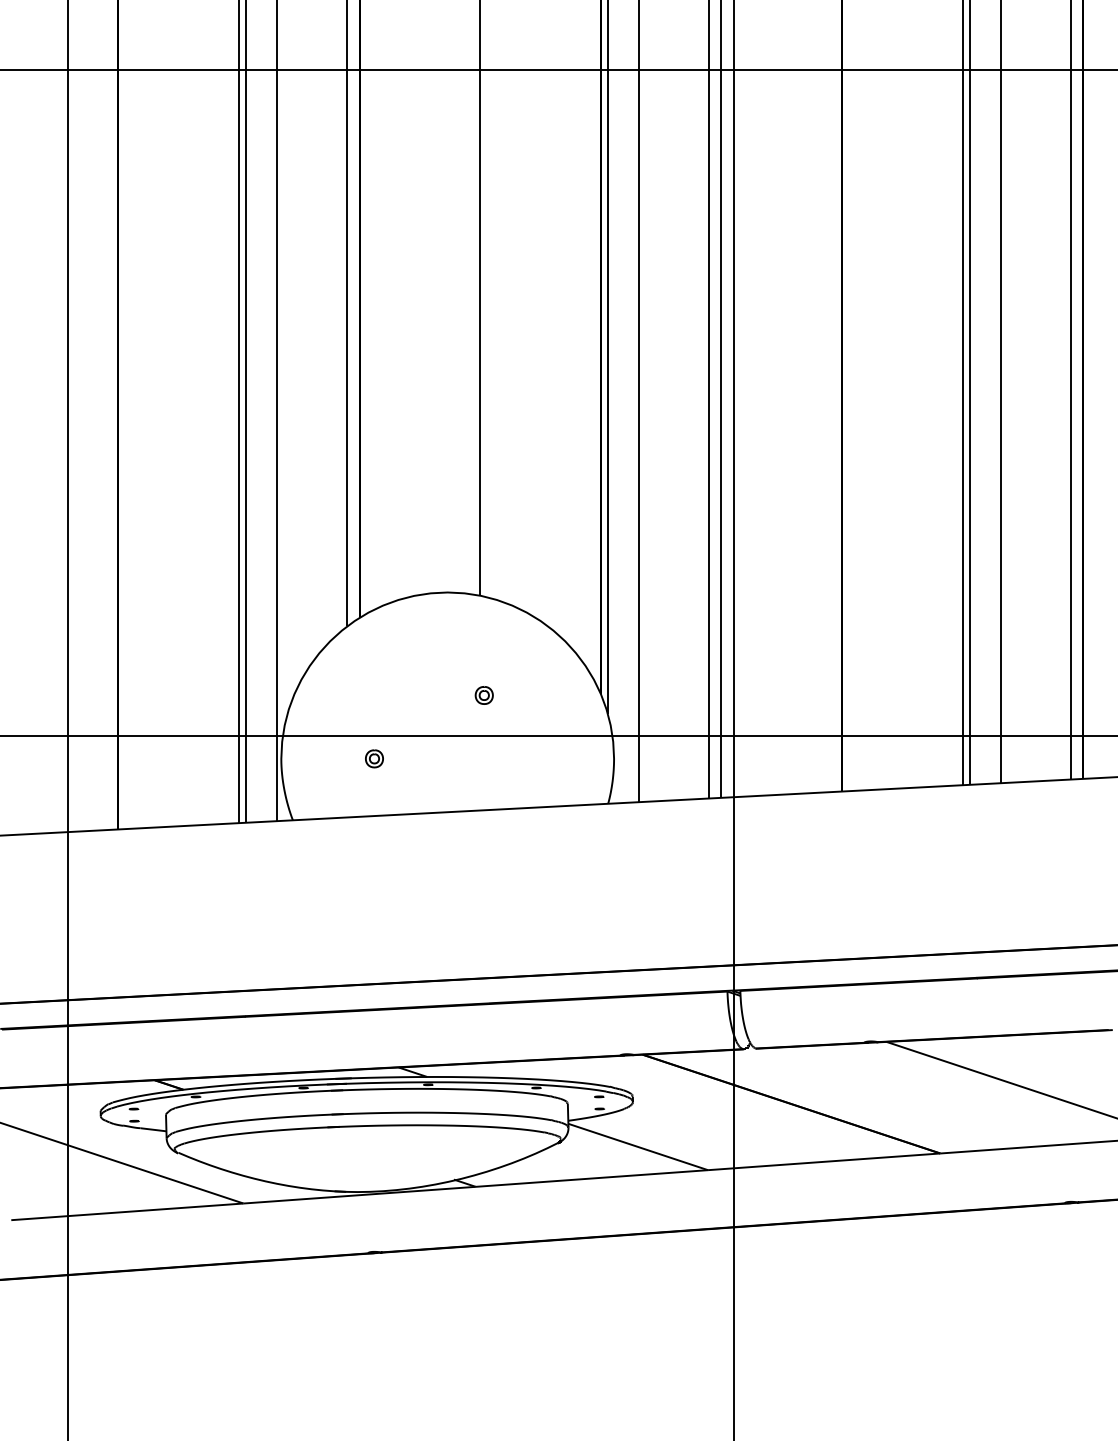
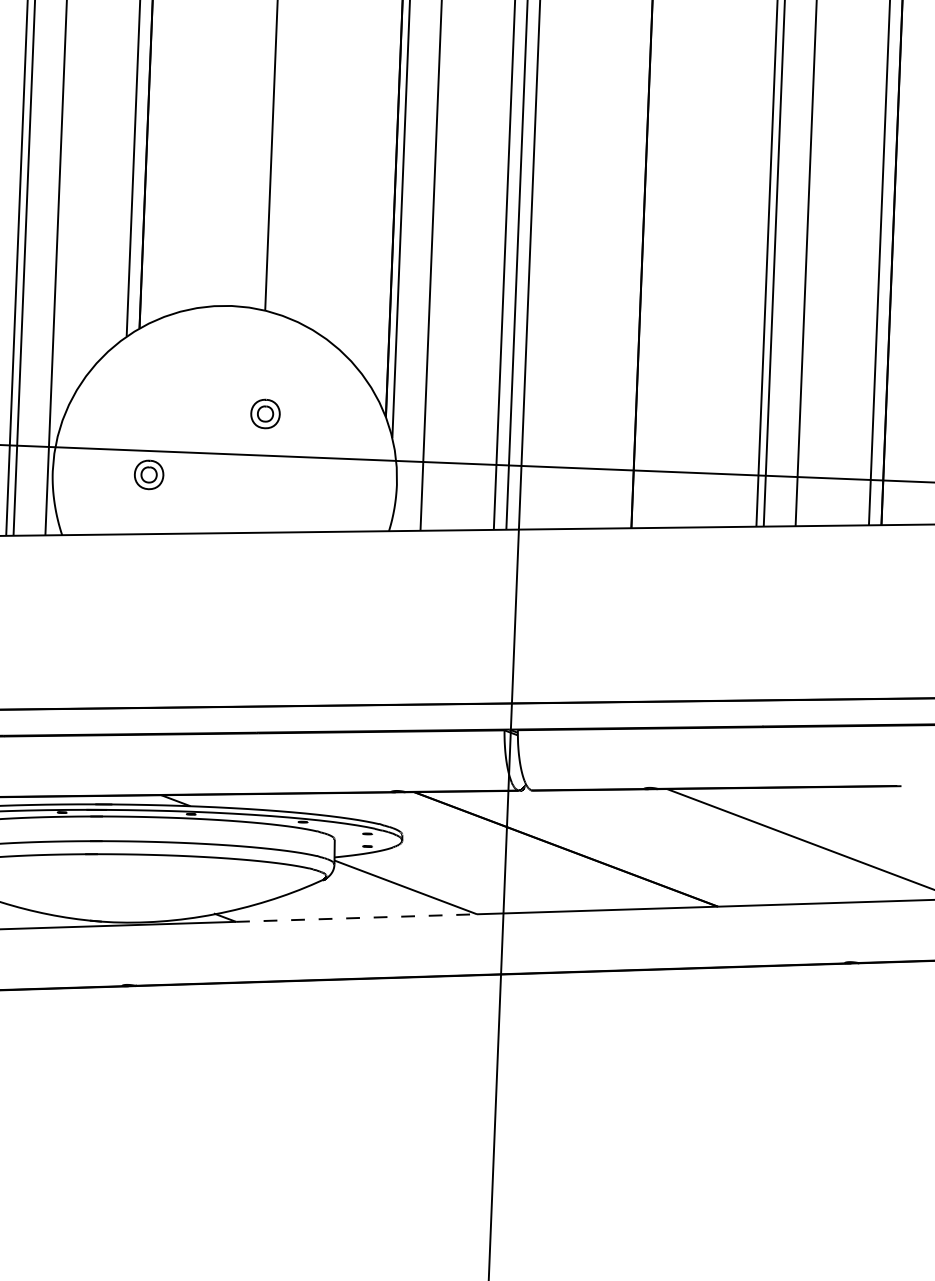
part: (483, 695) -> (264, 414), size x1.6
part: (374, 758) -> (149, 474), size x1.6
line: (592, 1178) -> (357, 918), solid -> dashed

